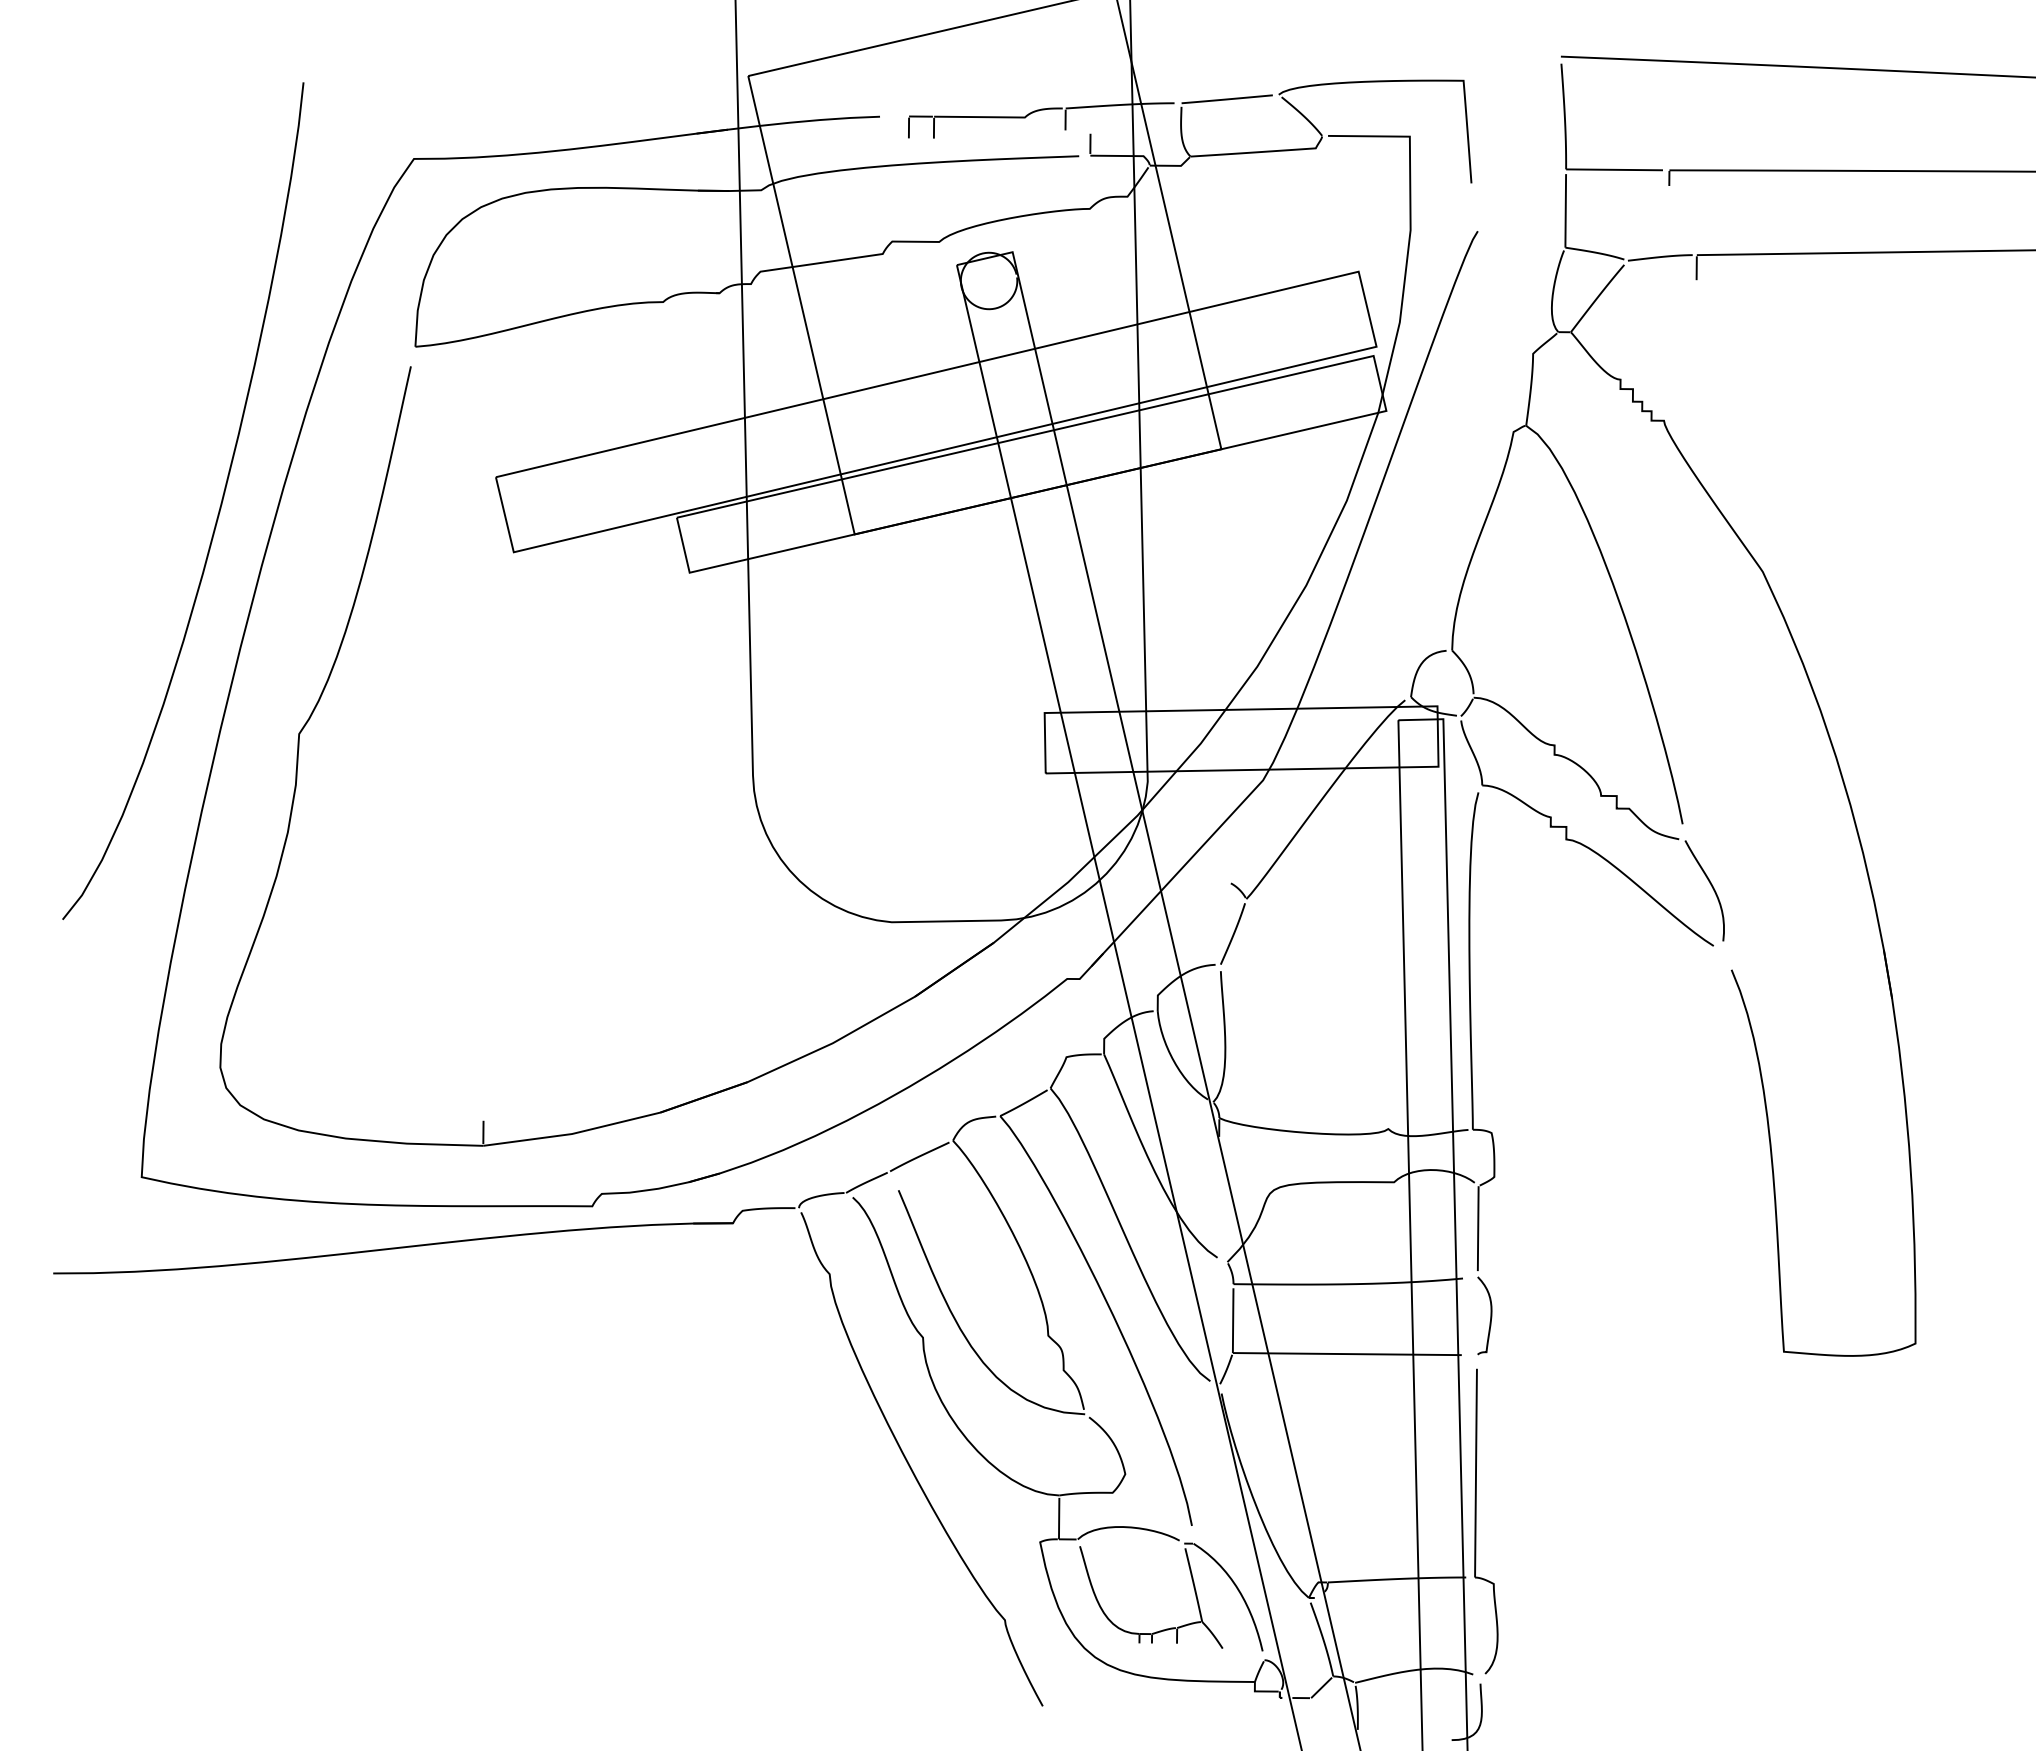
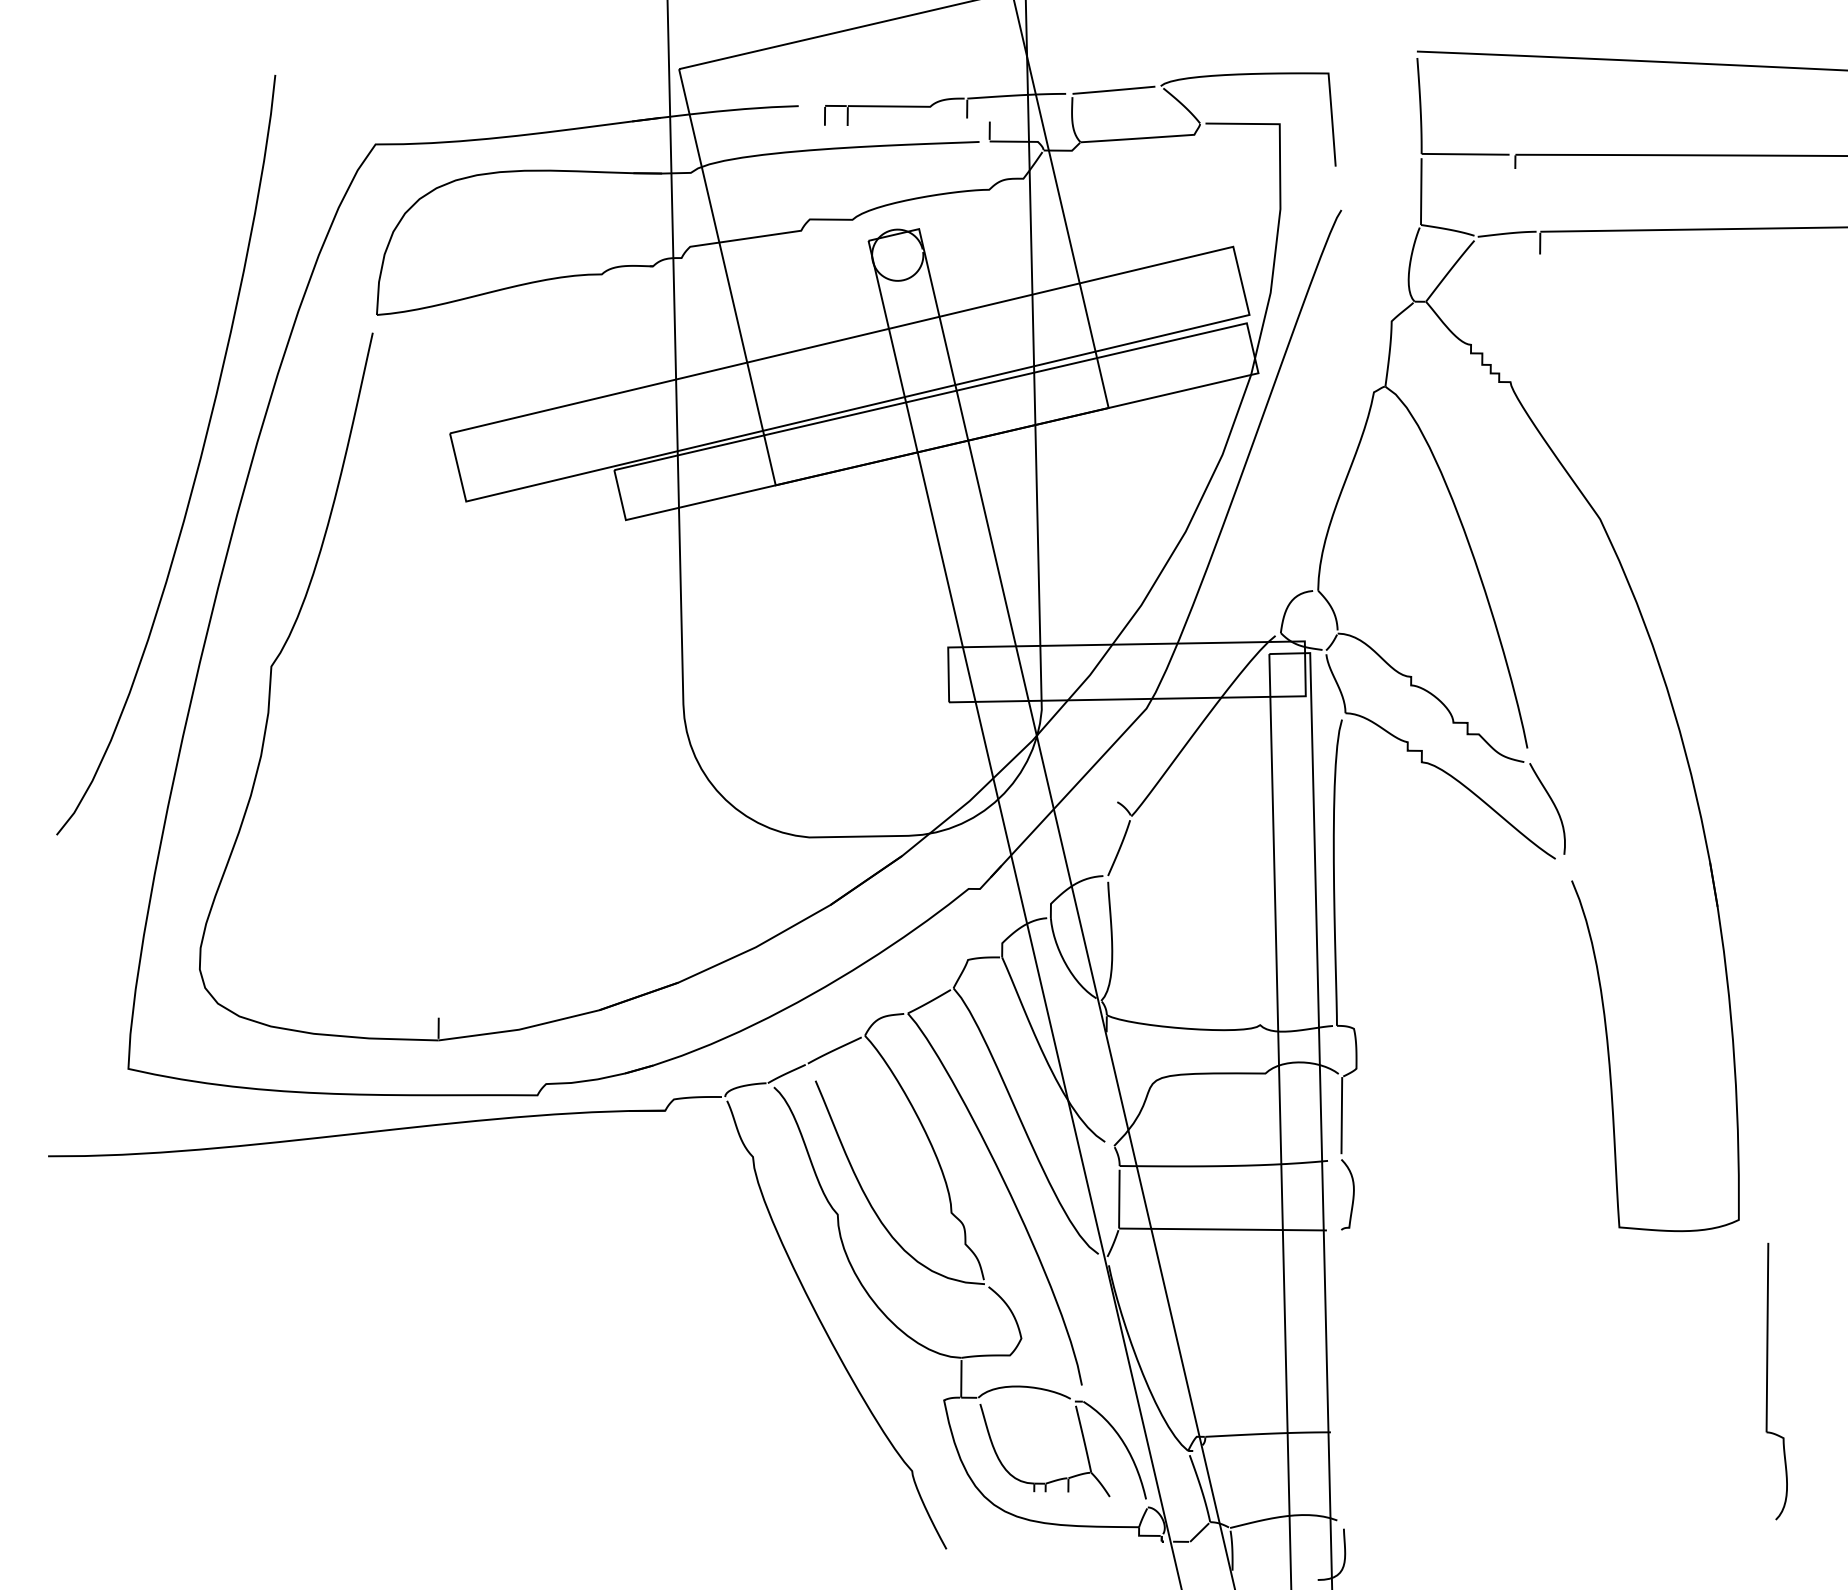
part: (1476, 1521) -> (1767, 1381), moved

